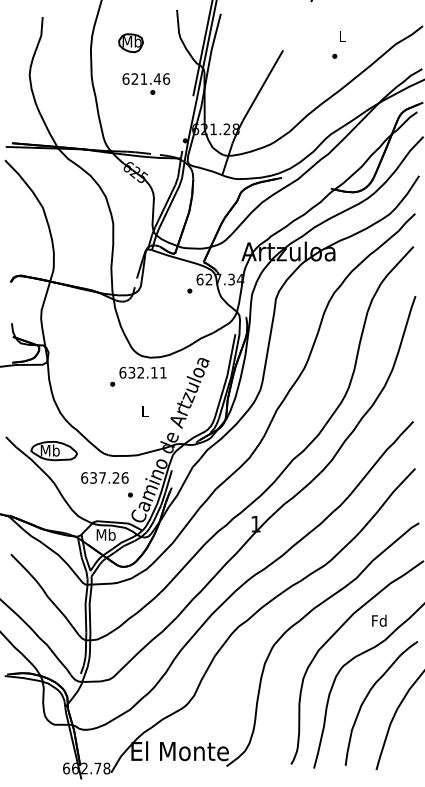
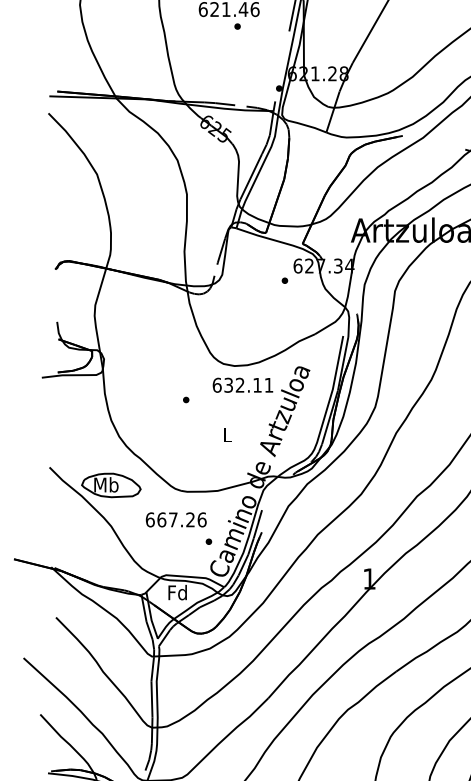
text: (142, 372) -> (242, 384), moved
text: (93, 477) -> (161, 519), 637.26 -> 667.26
text: (105, 534) -> (177, 592), Mb -> Fd

